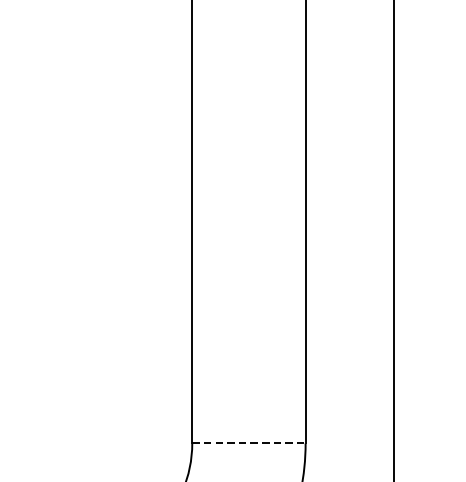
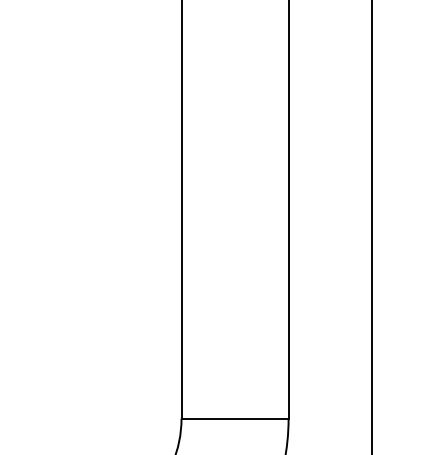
line: (249, 443) -> (235, 418), dashed -> solid

